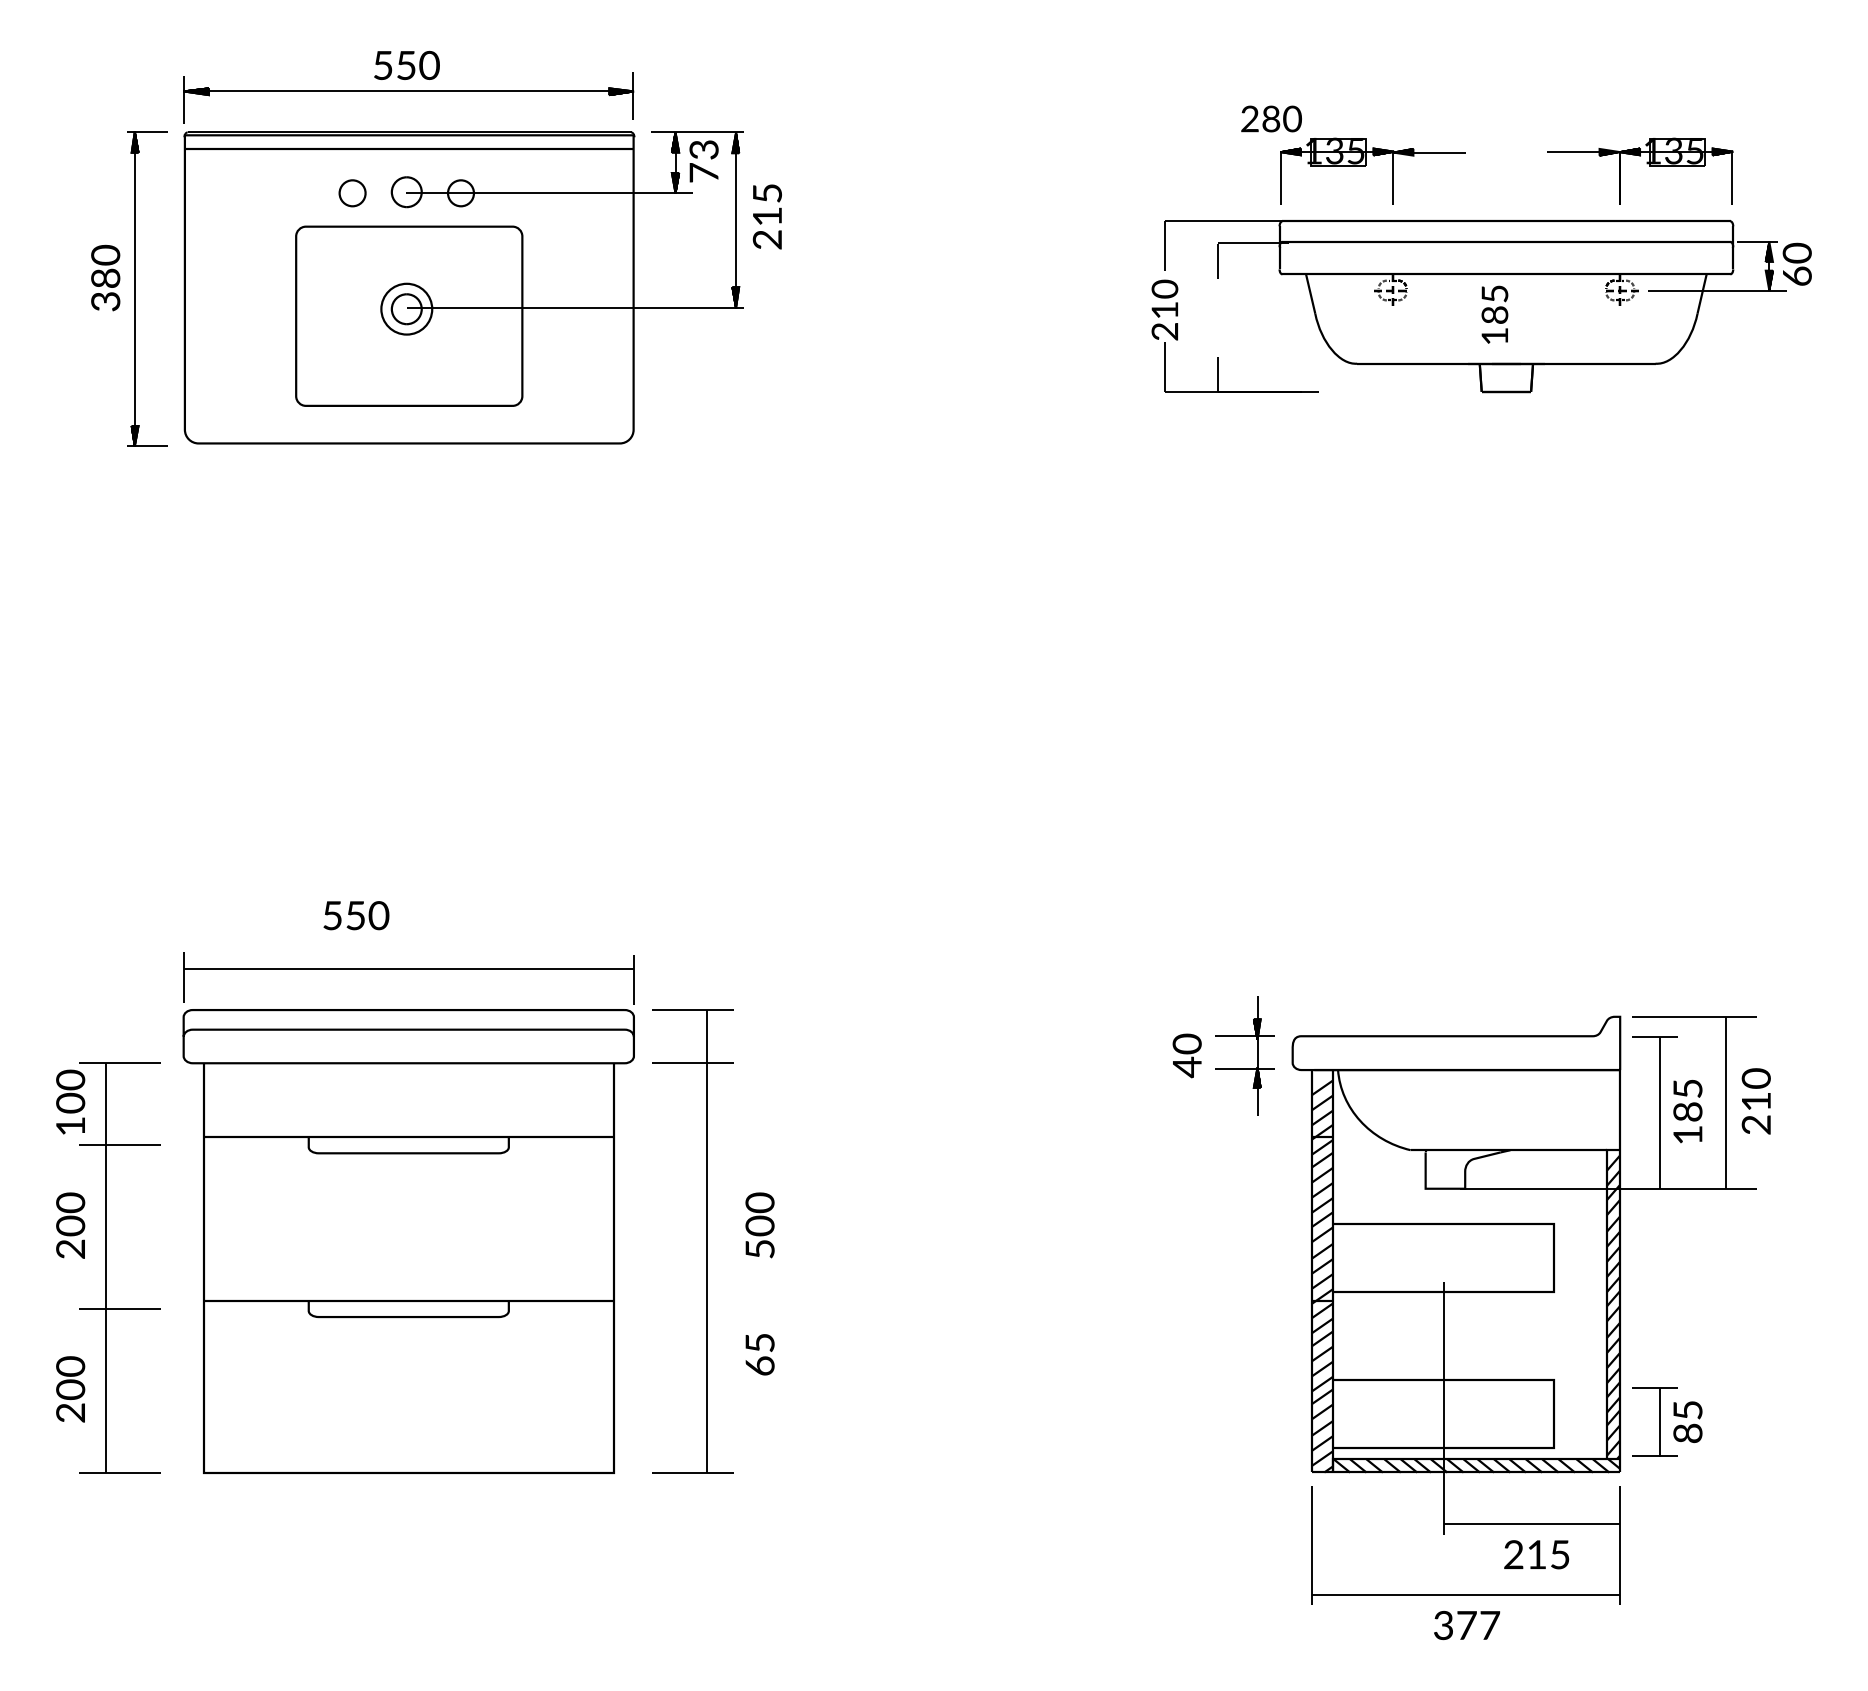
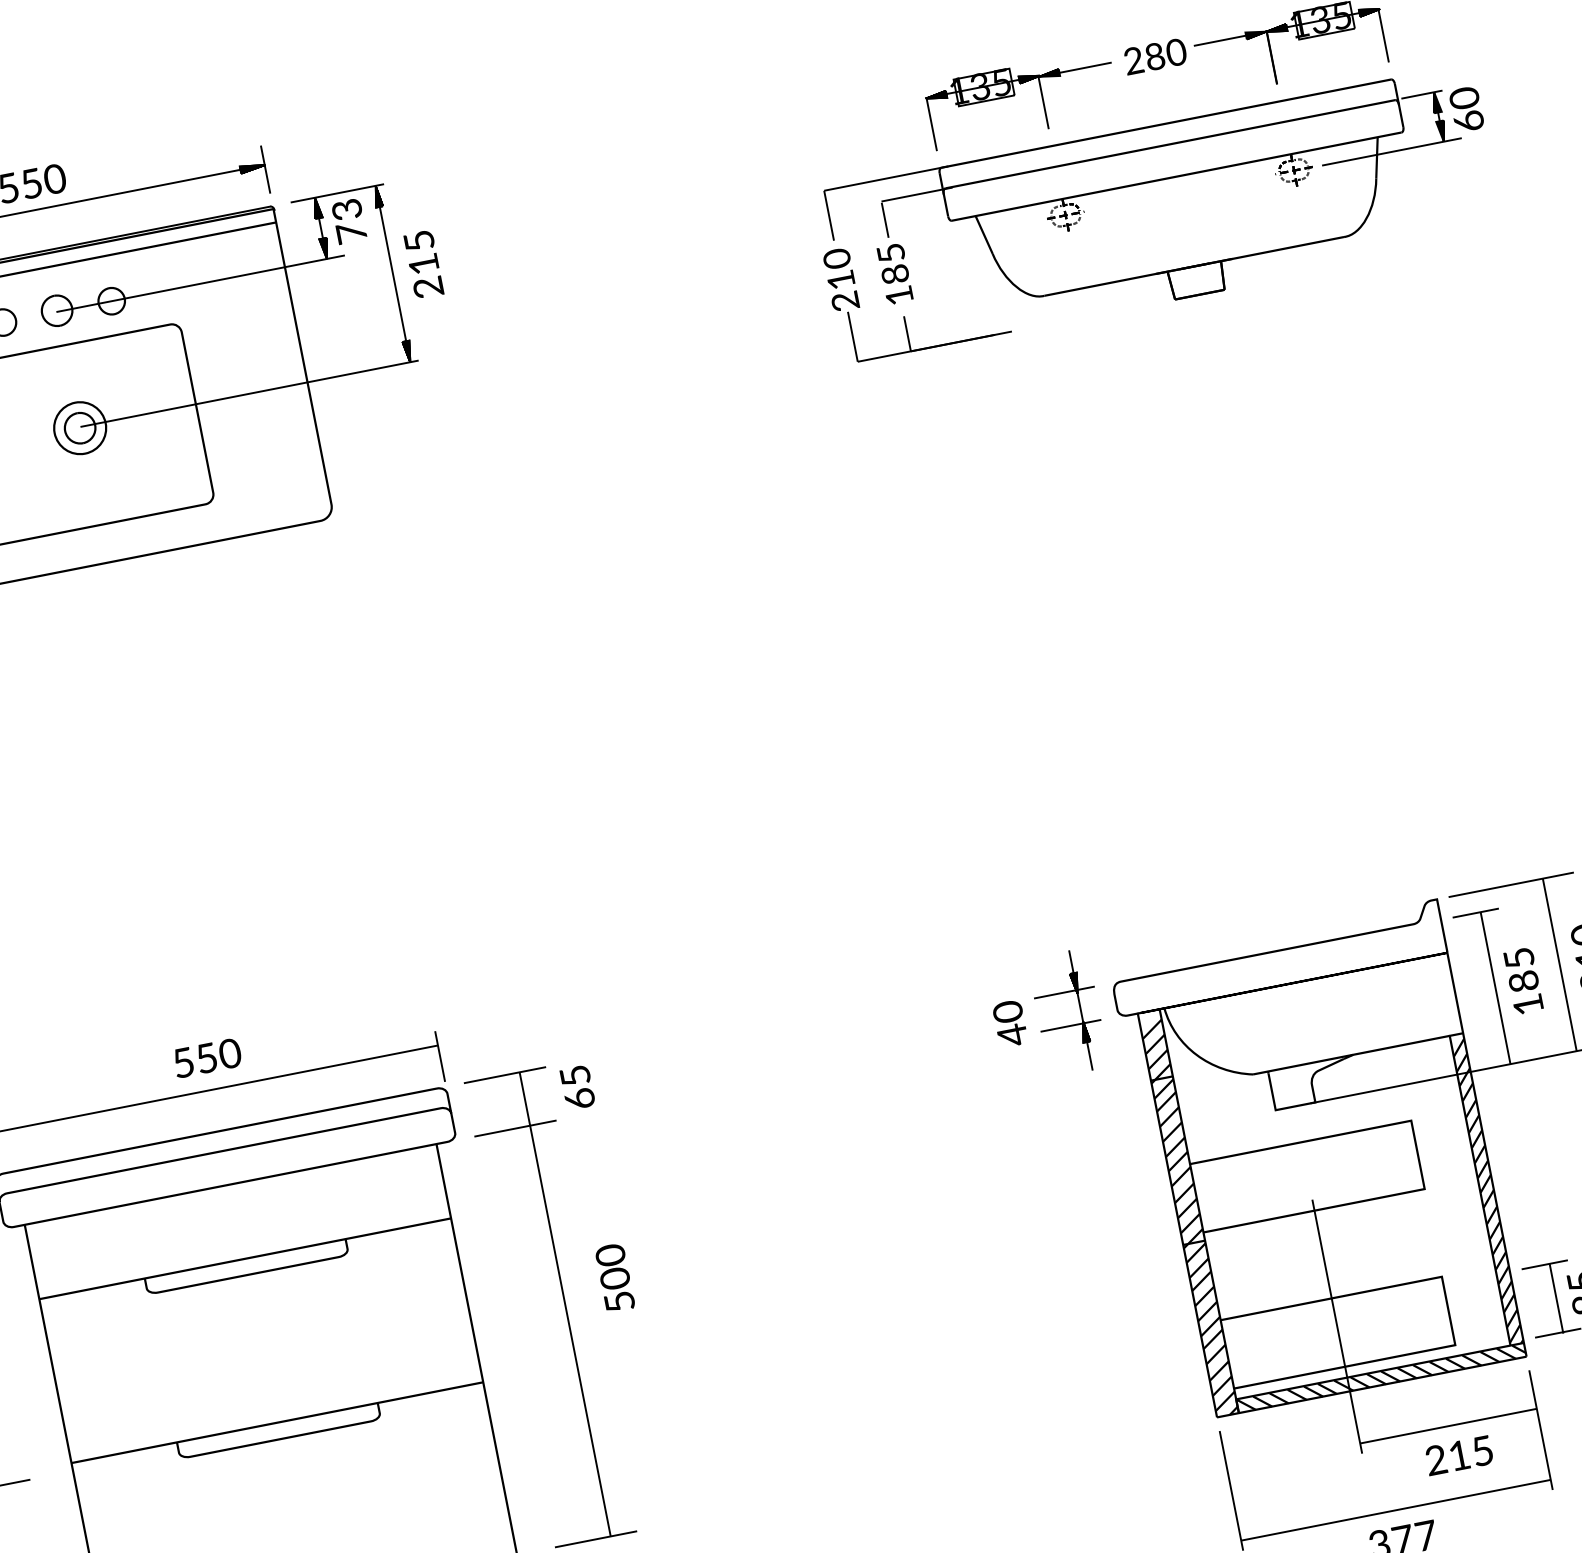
text: (1271, 118) -> (1155, 56), moved
text: (1494, 314) -> (894, 273), moved
text: (356, 915) -> (207, 1057), moved
text: (759, 1354) -> (577, 1087), moved

